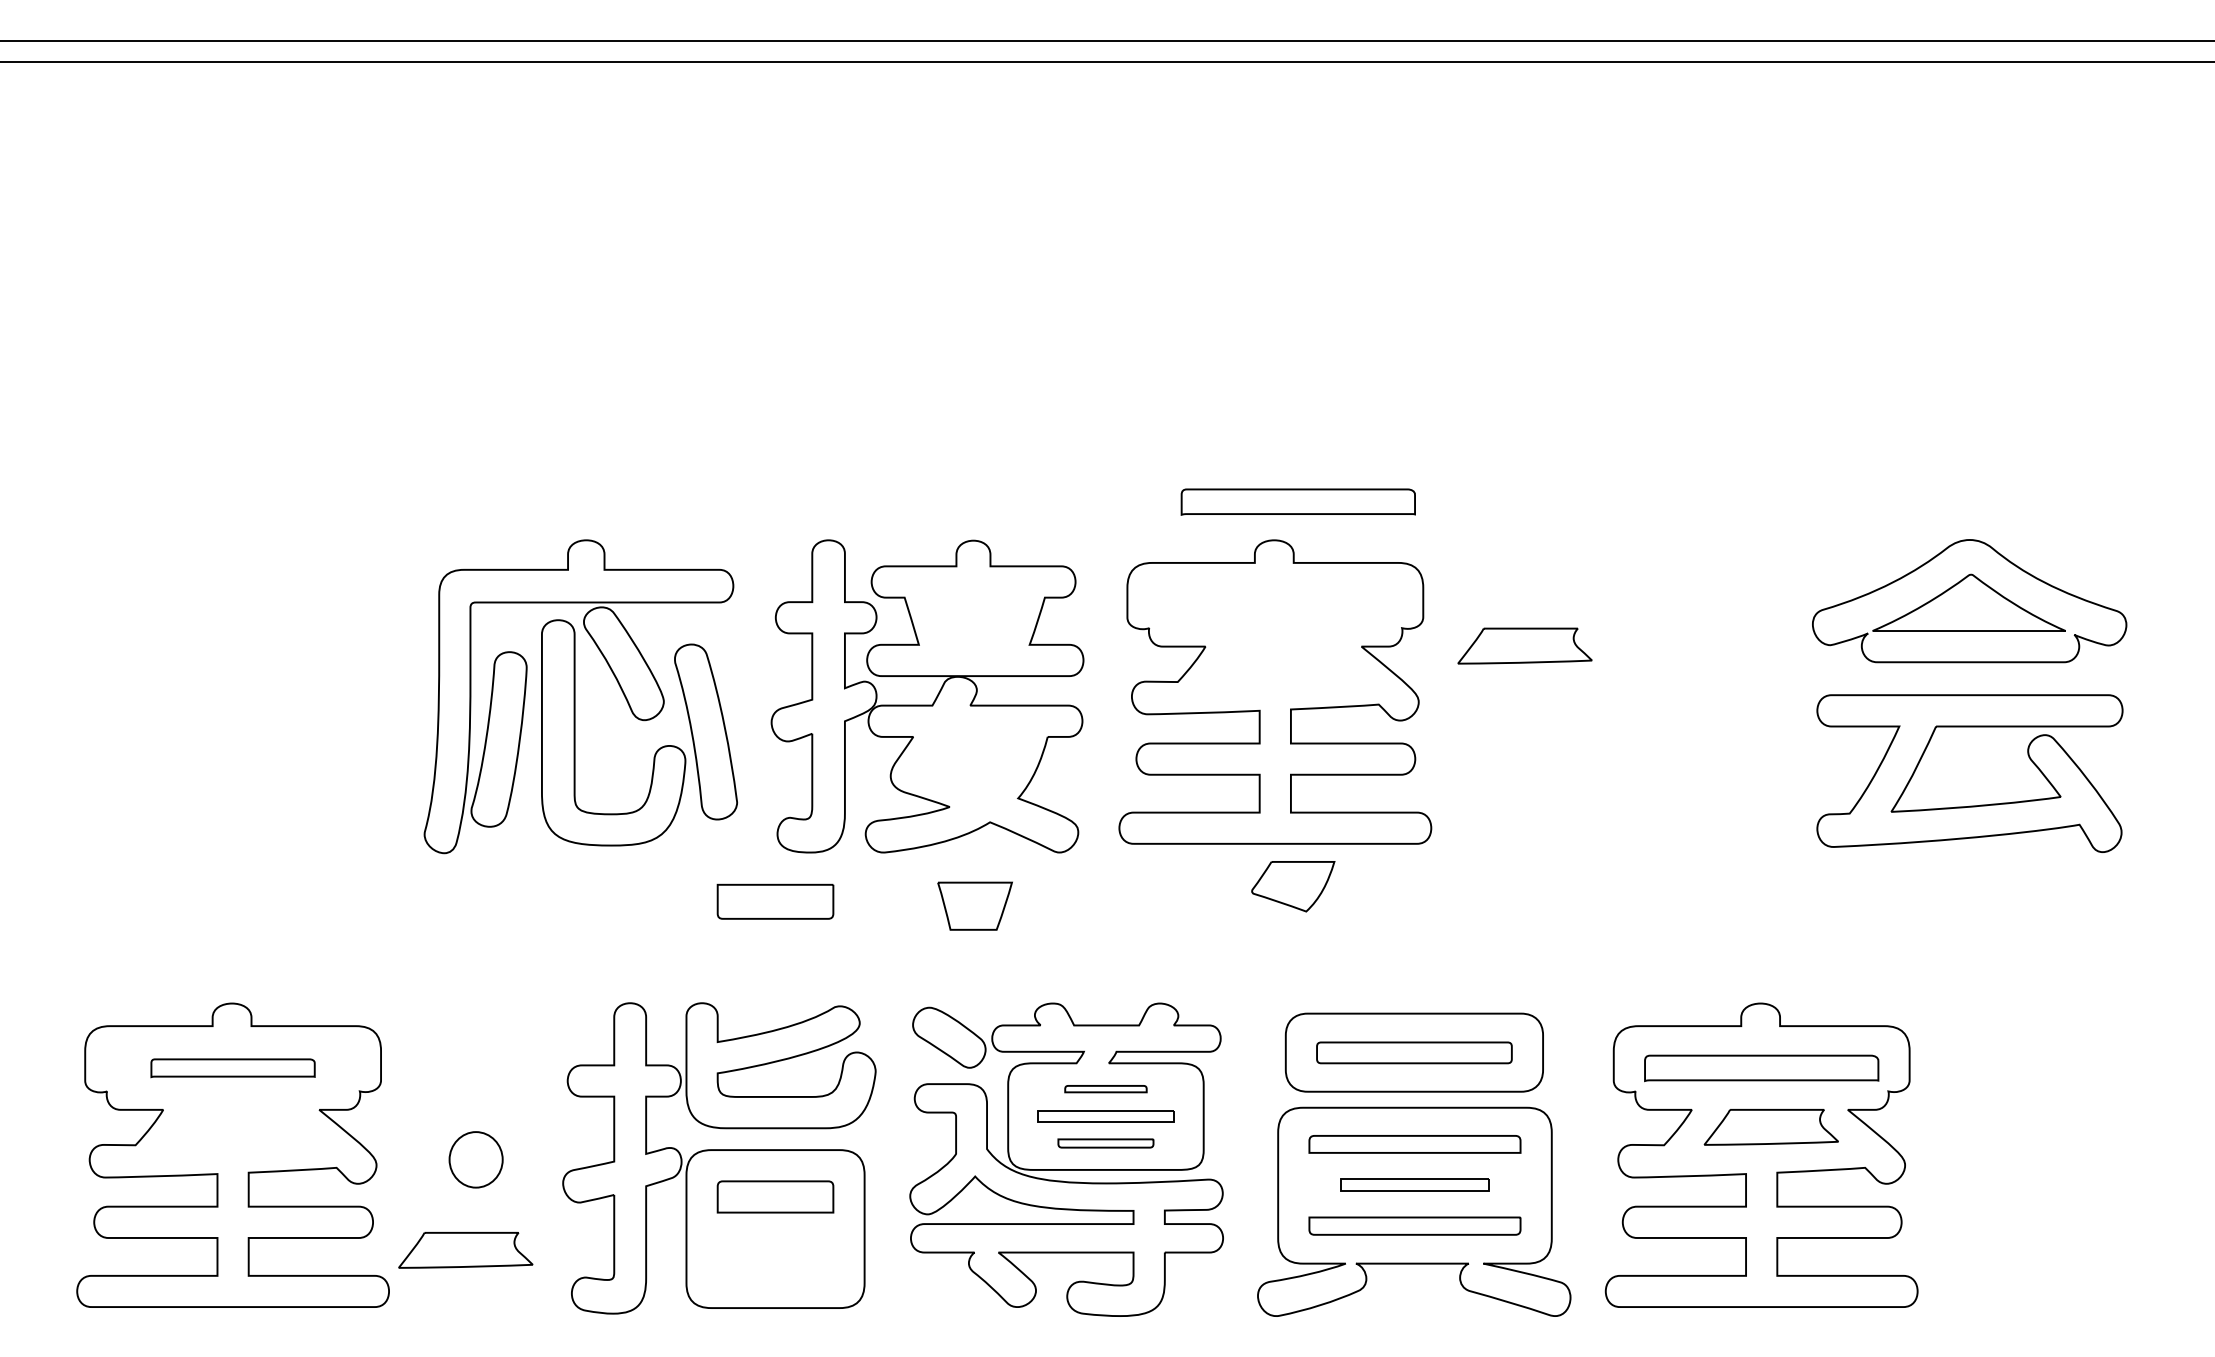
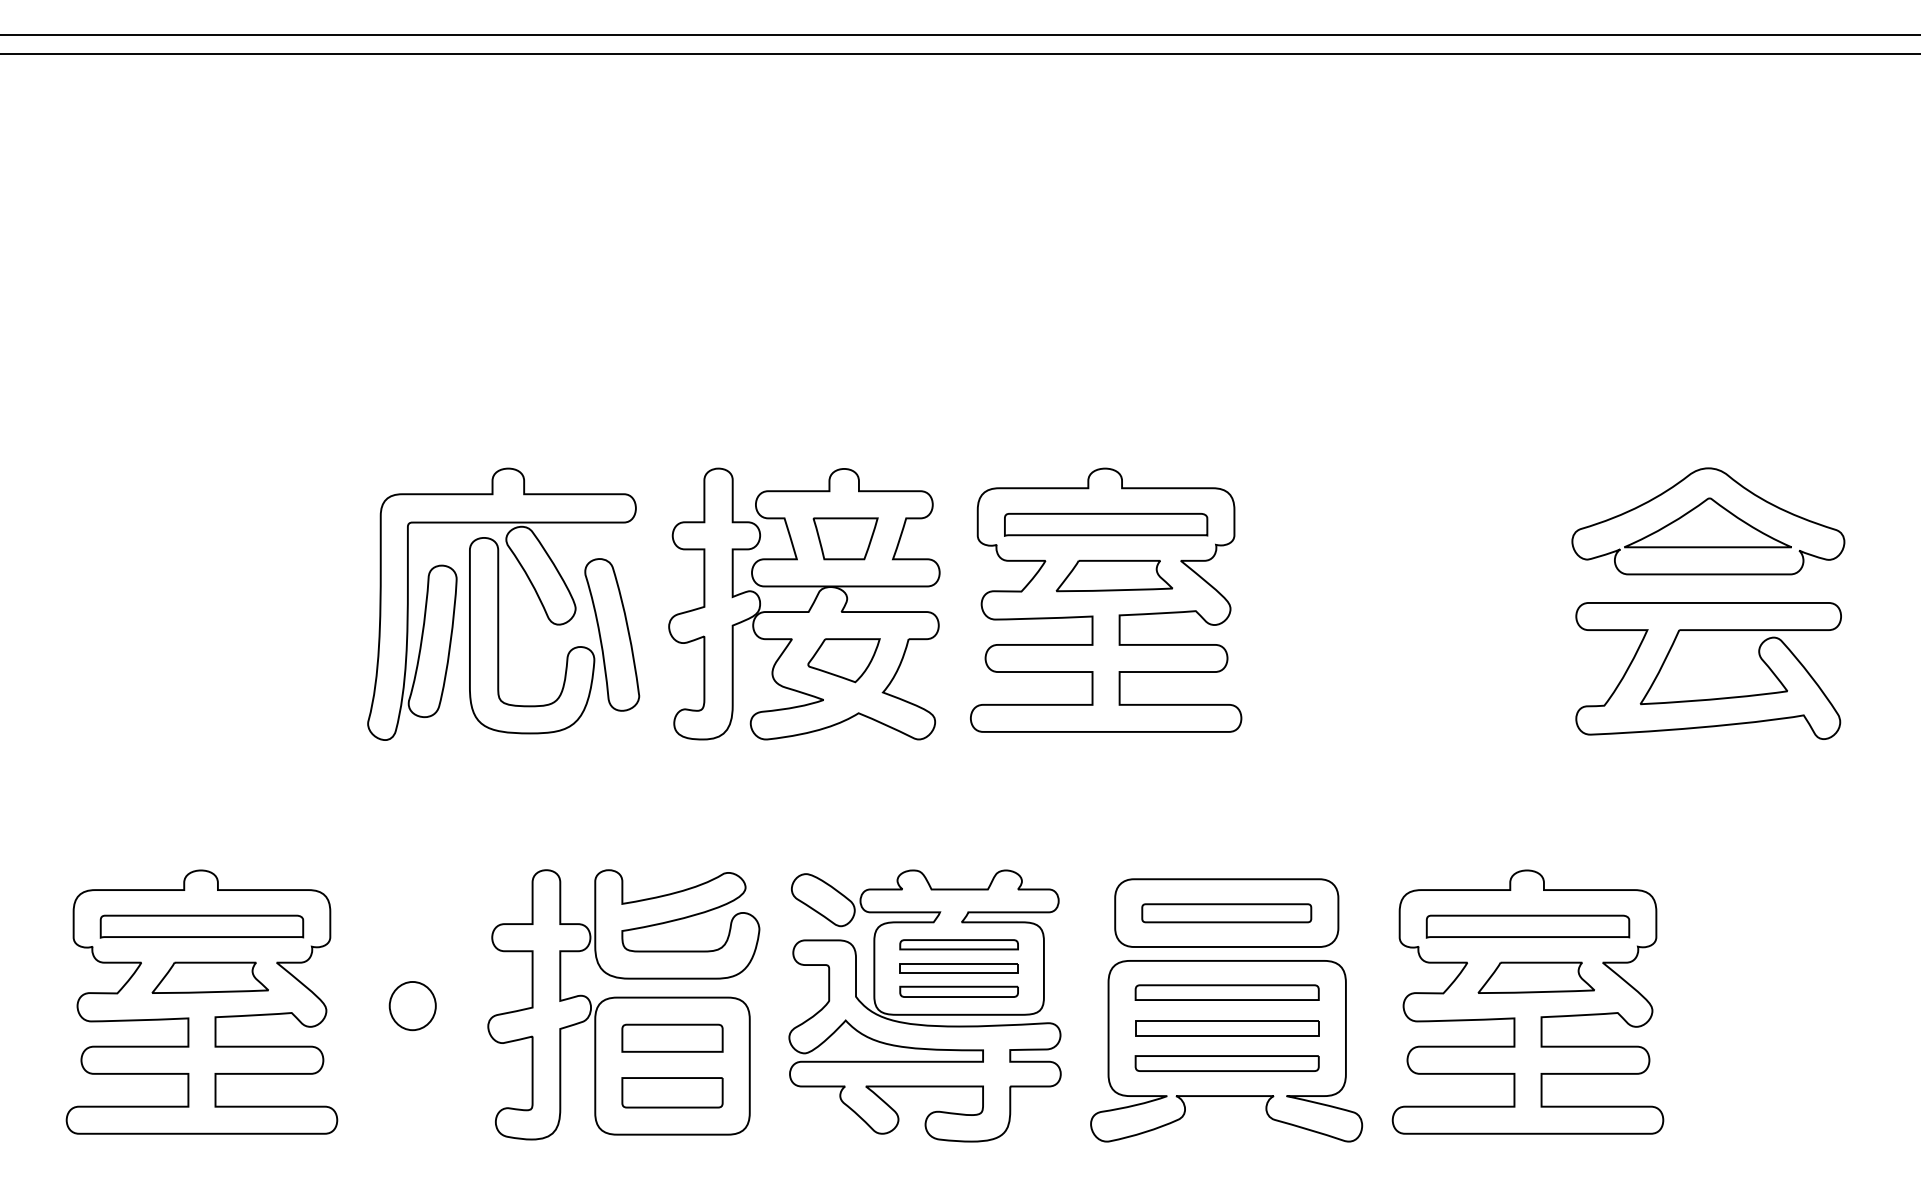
part: (1297, 501) -> (1105, 524), moved
part: (1524, 645) -> (1114, 575), moved
part: (1293, 886) -> (844, 660), moved
part: (775, 901) -> (672, 1092), moved
part: (974, 905) -> (845, 538), moved
part: (232, 1067) -> (201, 925), size x1.43
part: (1105, 1088) -> (958, 944), size x1.67
part: (1105, 1143) -> (958, 991), size x1.43
part: (1414, 1185) -> (1226, 1028), size x1.43
part: (465, 1250) -> (210, 978), moved

